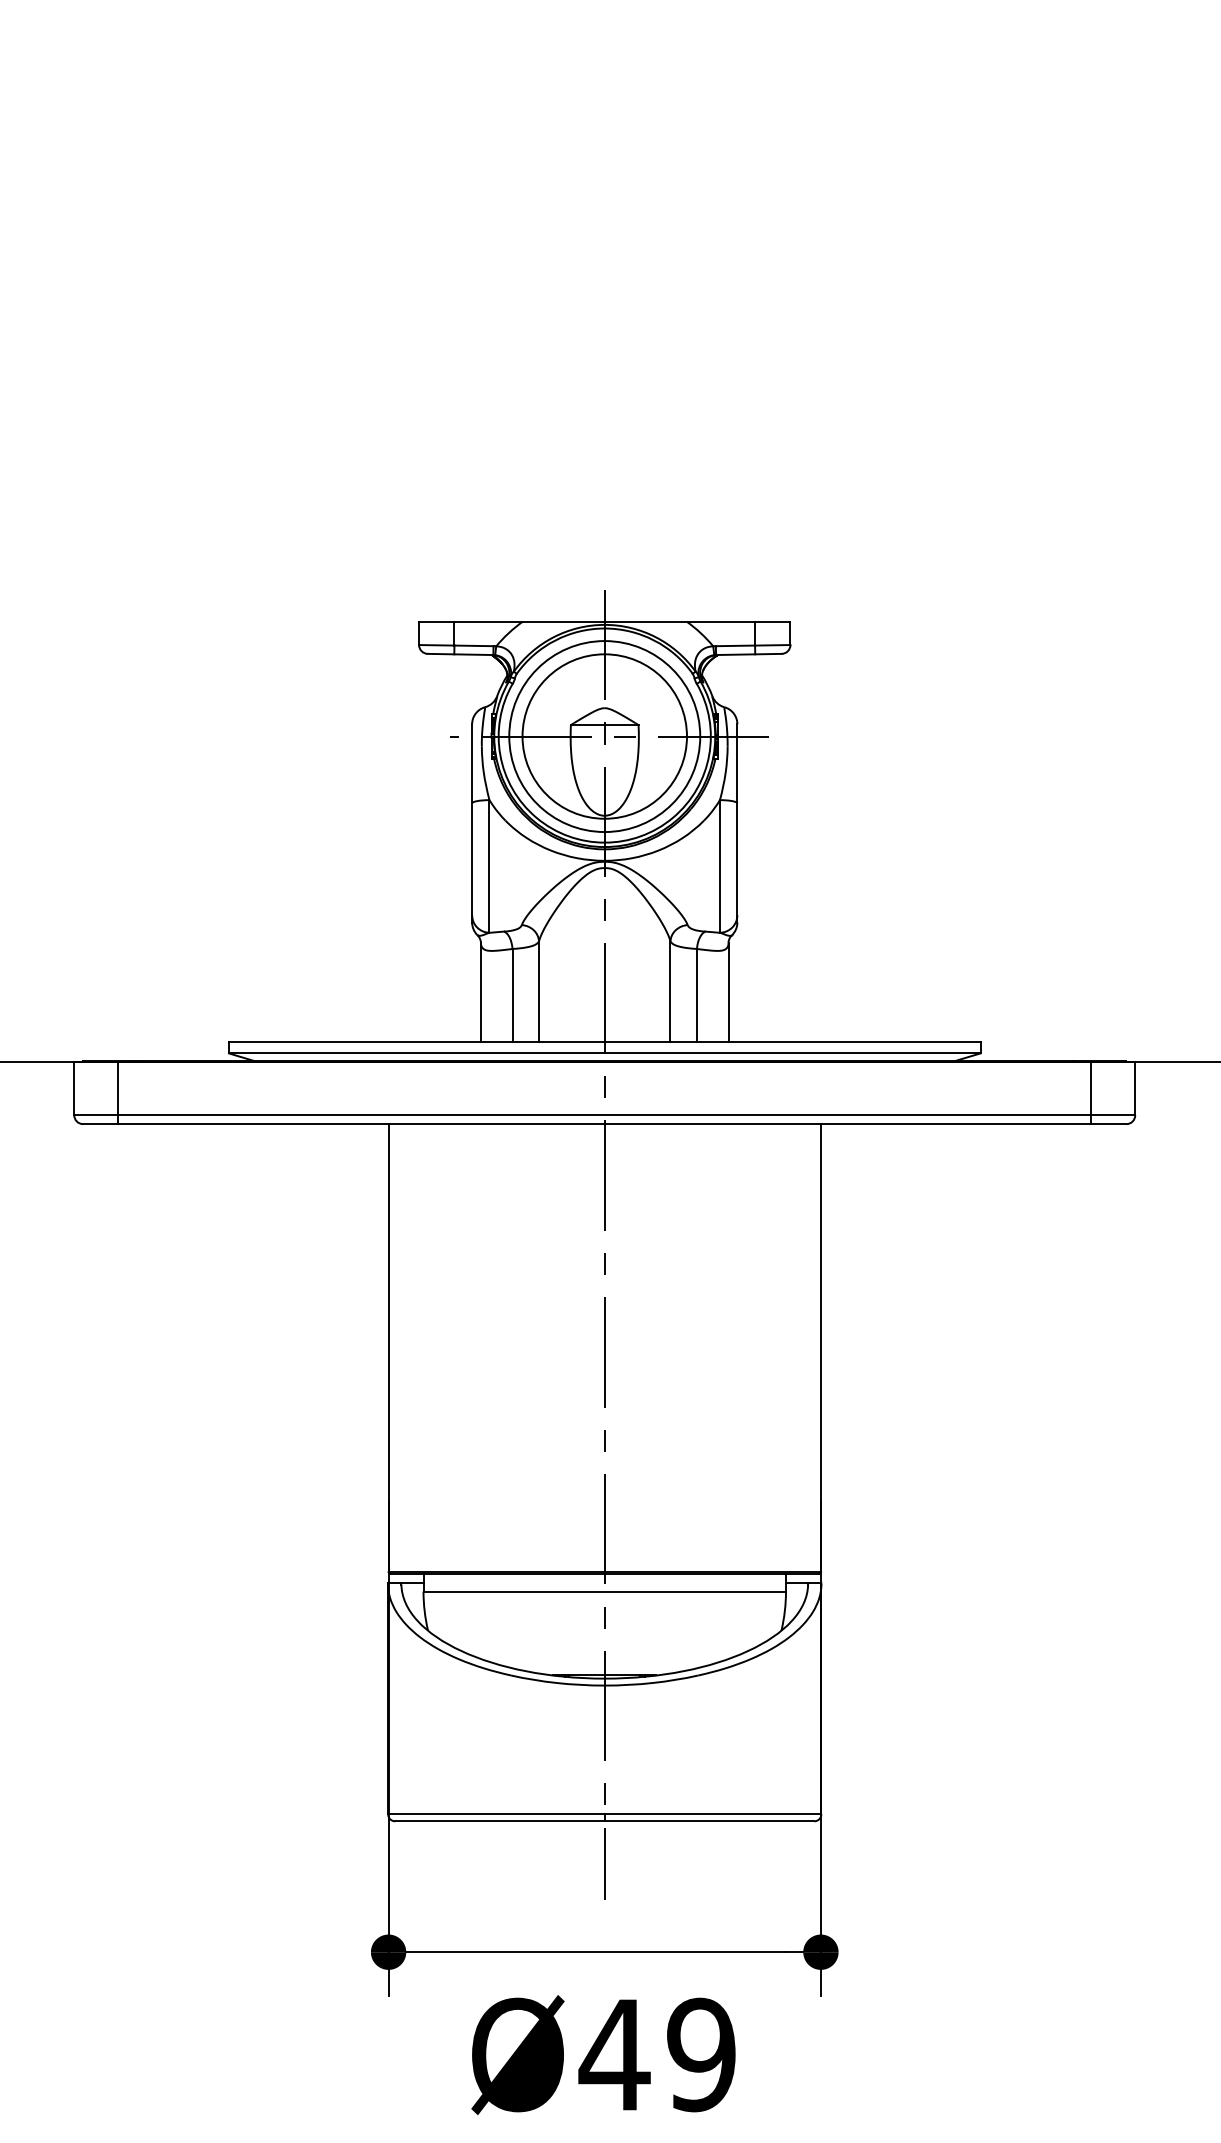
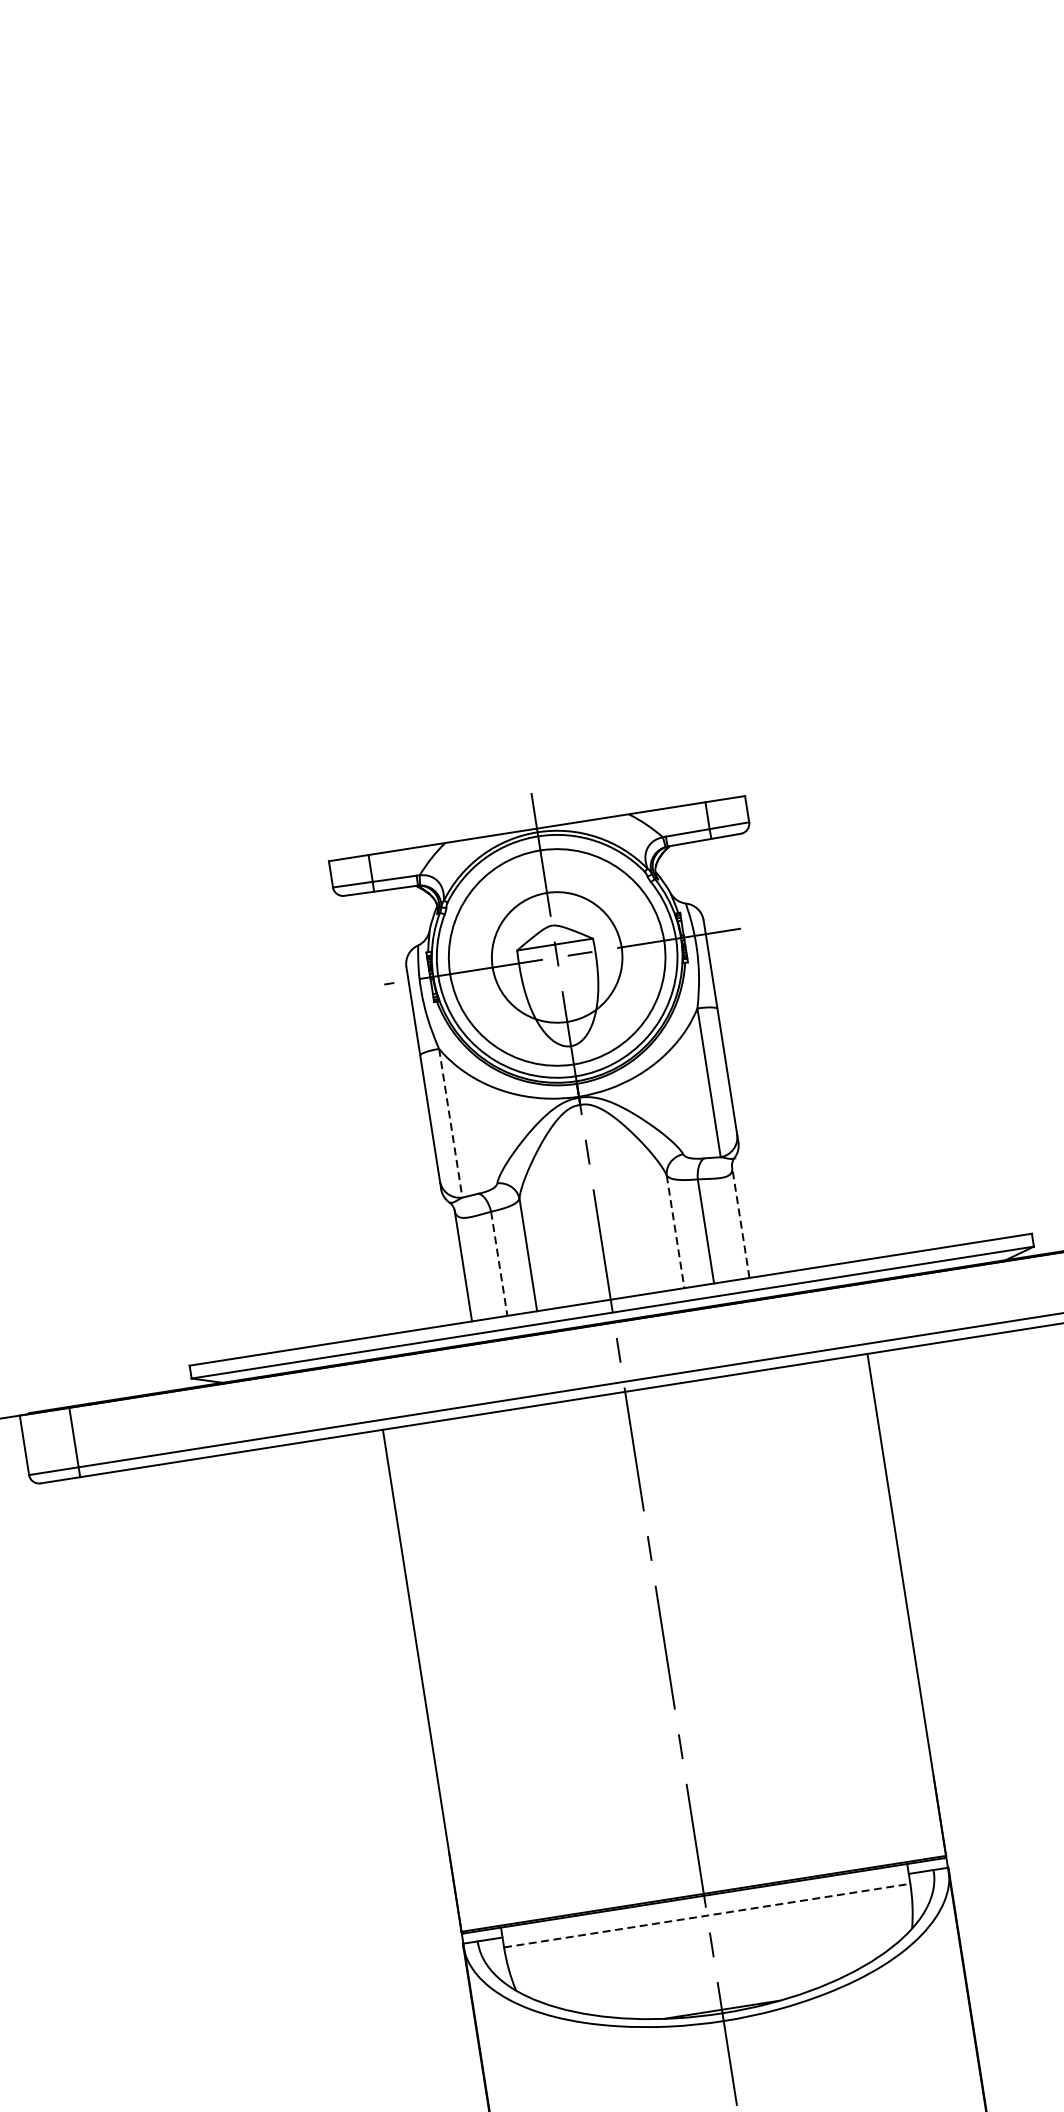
circle: (604, 736) -> (556, 957), size x0.7
line: (489, 866) -> (450, 1123), solid -> dashed
line: (728, 991) -> (740, 1221), solid -> dashed
line: (670, 992) -> (675, 1232), solid -> dashed
line: (512, 995) -> (499, 1263), solid -> dashed
line: (605, 1591) -> (708, 1915), solid -> dashed

